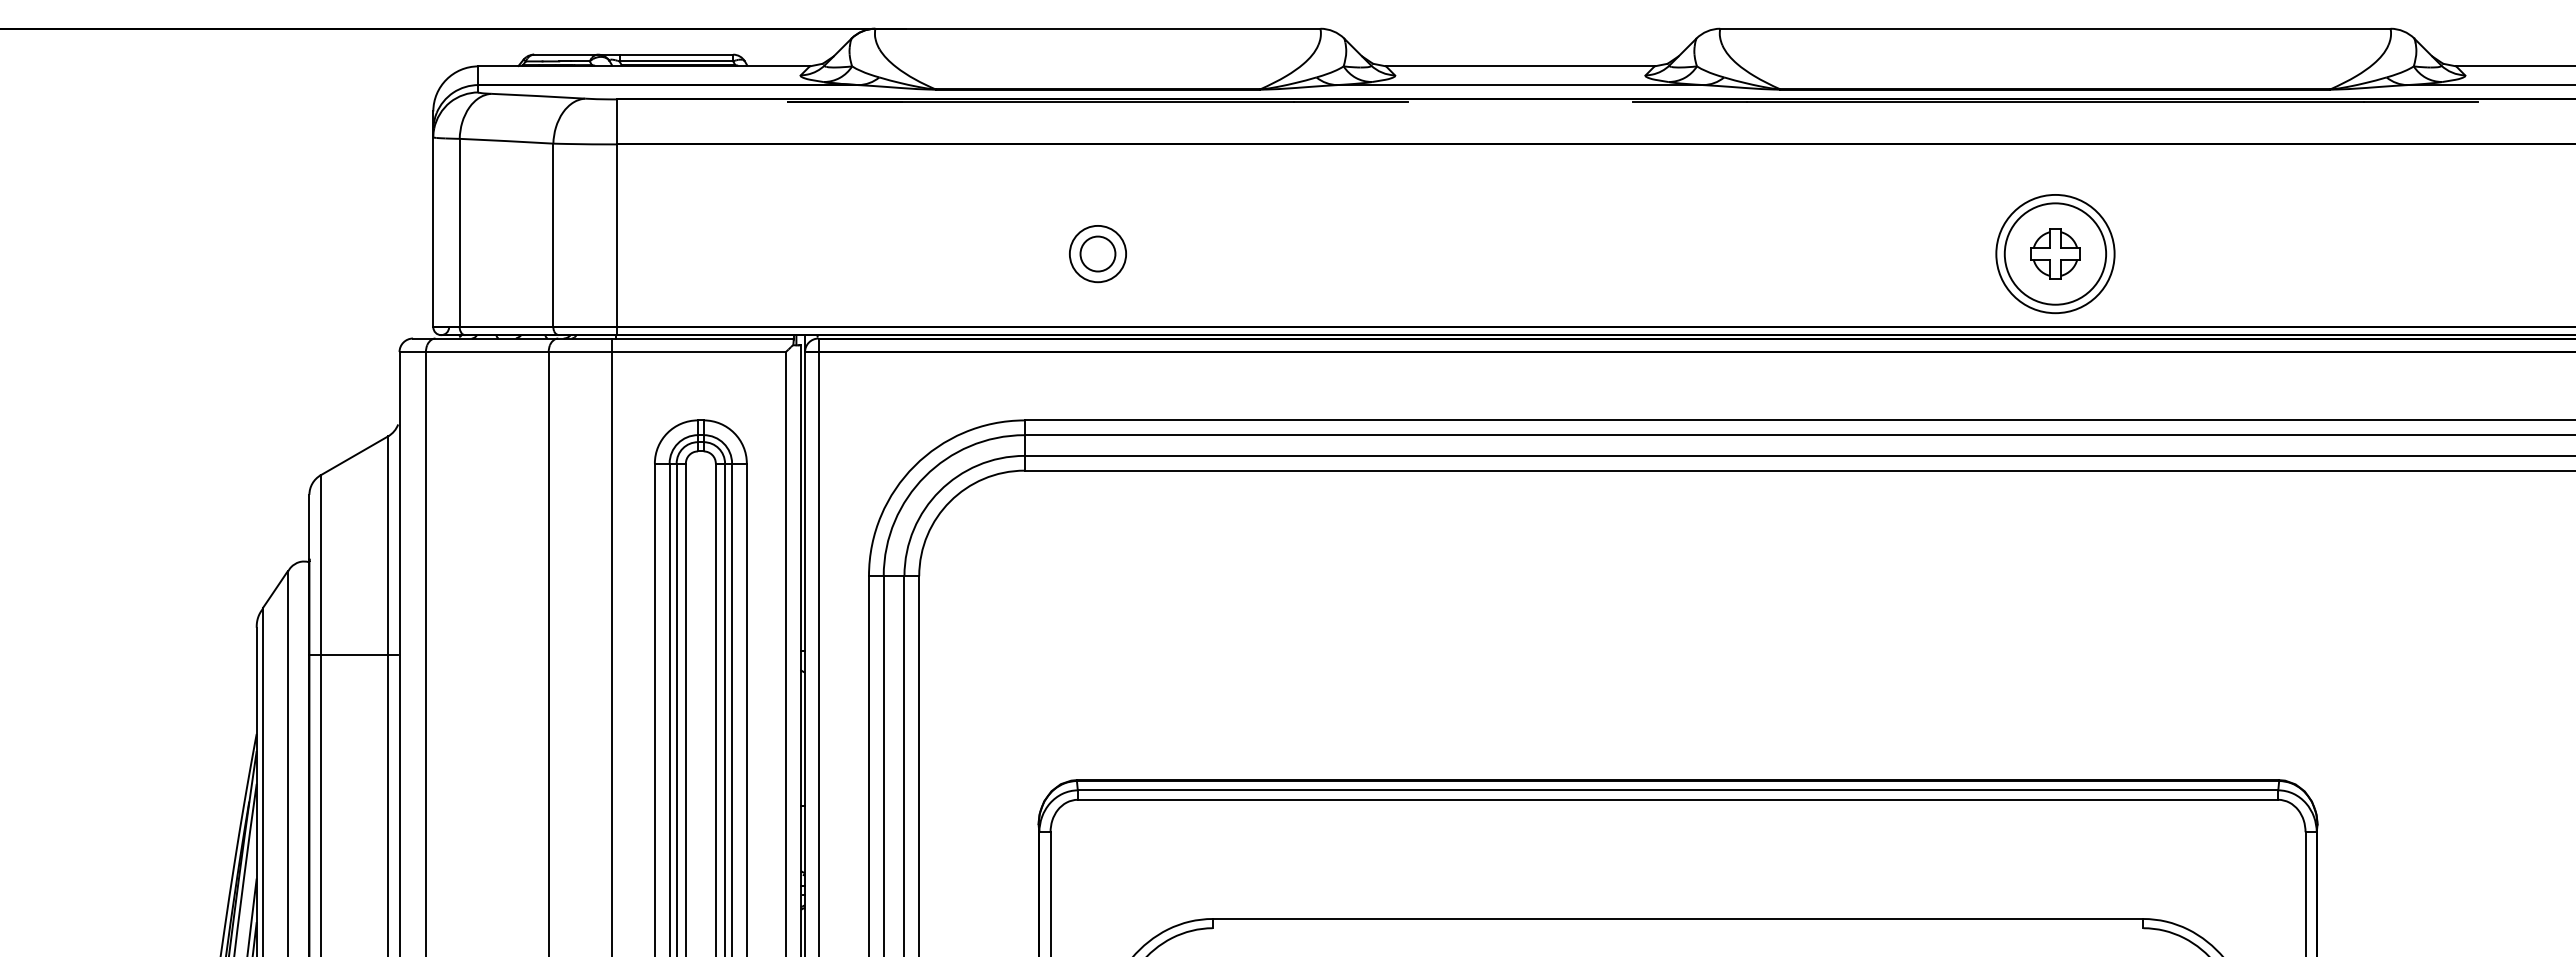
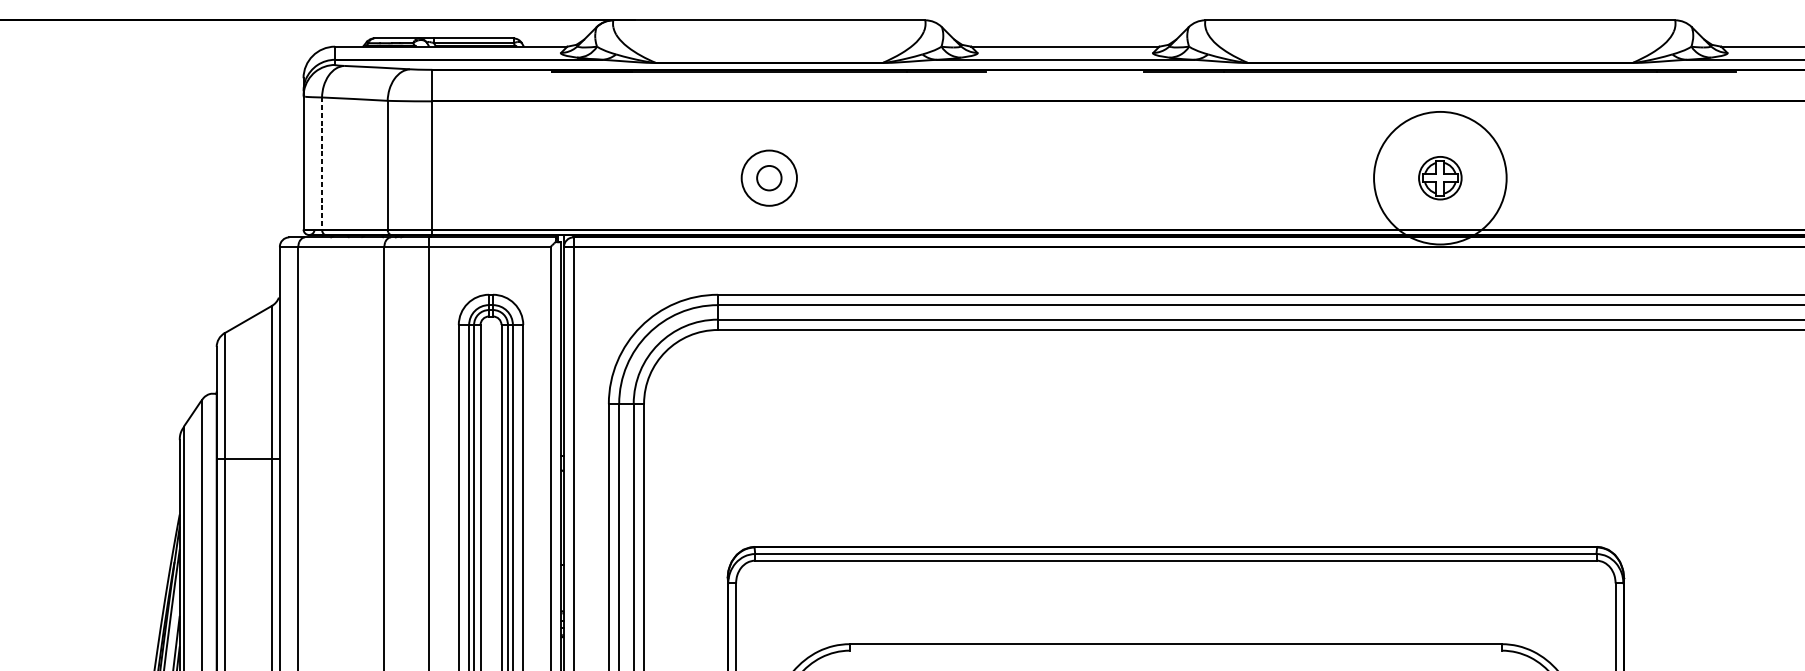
line: (459, 233) -> (321, 163), solid -> dashed
circle: (1097, 253) -> (768, 177), size x1.4
circle: (2055, 253) -> (1440, 177), size x0.6
circle: (2055, 253) -> (1440, 177), size x1.6

